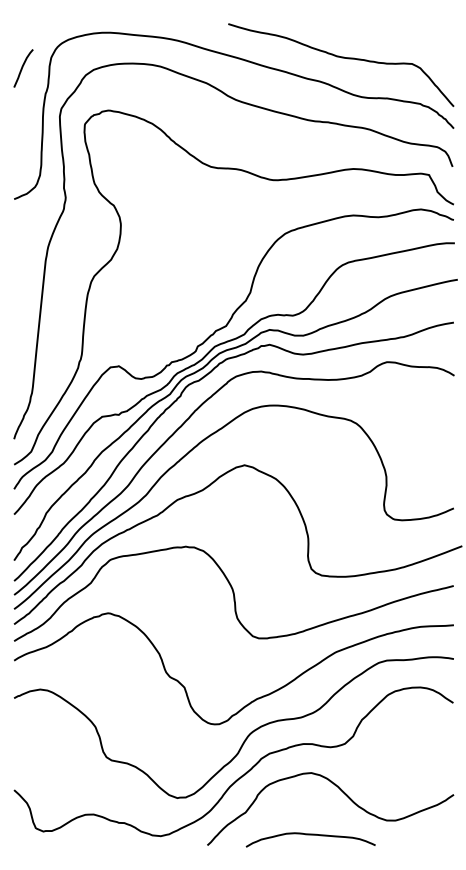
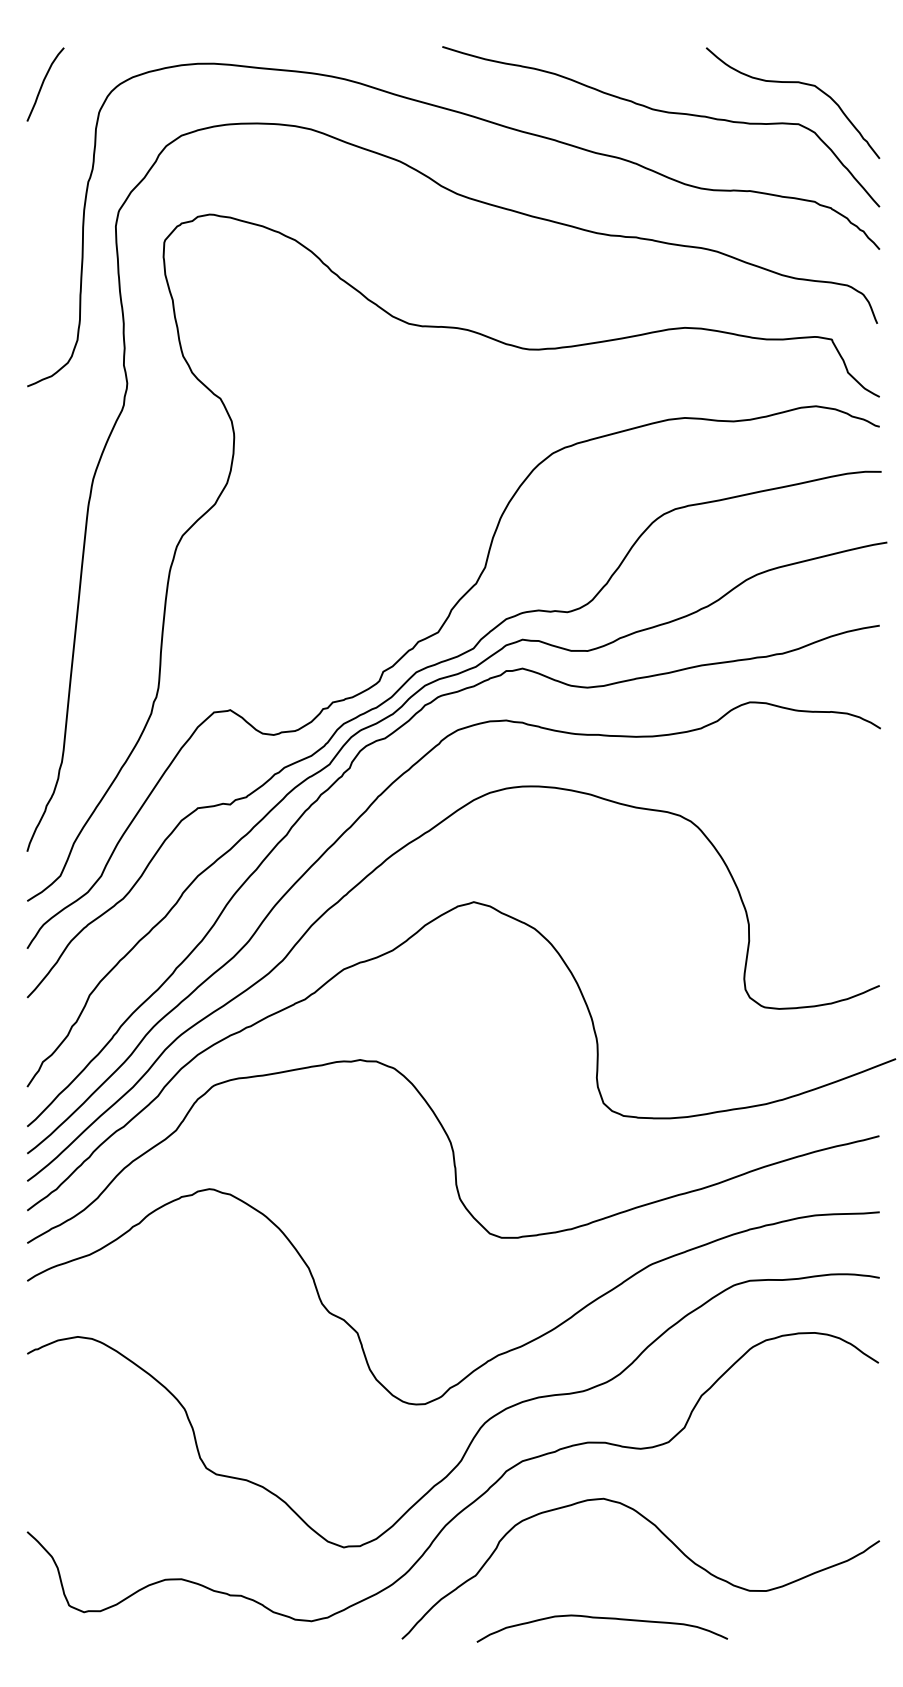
curve: (409, 43) -> (793, 84), added
curve: (23, 67) -> (45, 82), moved

